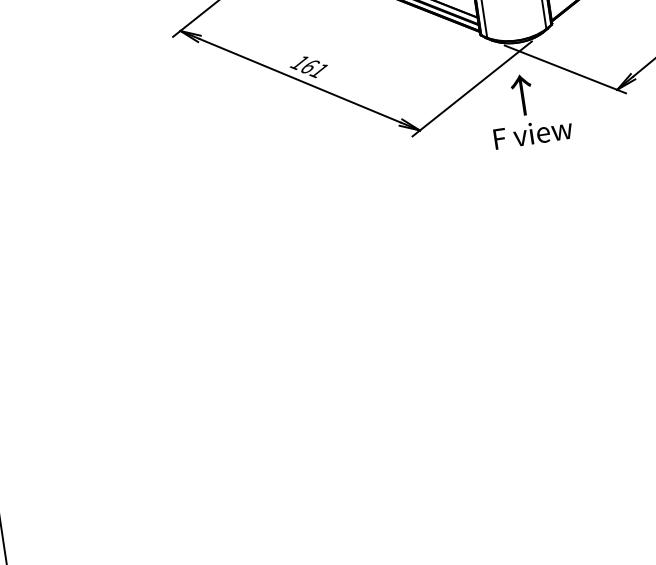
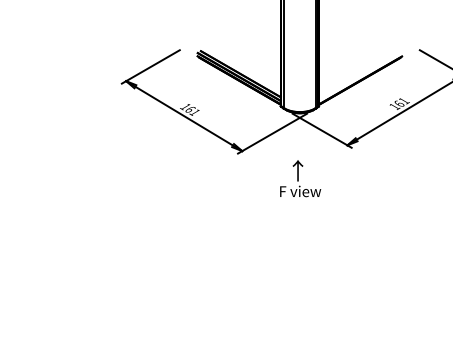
text: (529, 109) -> (300, 178), moved

